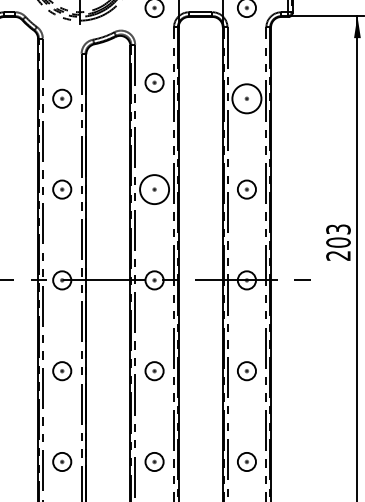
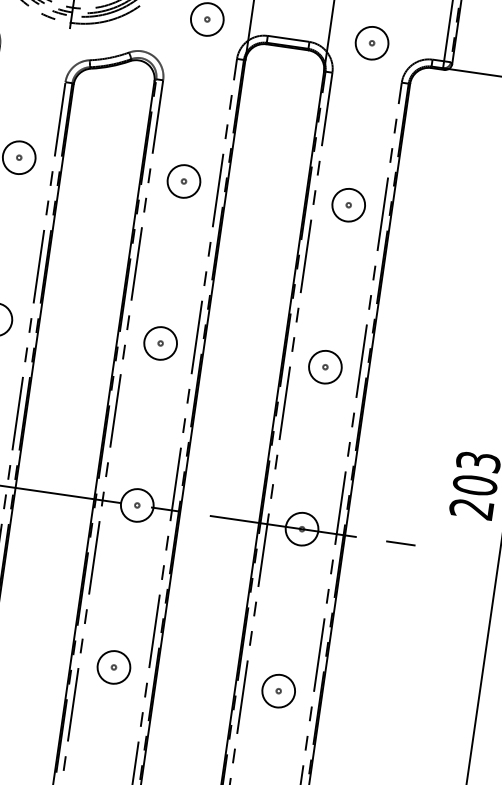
part: (154, 82) -> (183, 180), moved
circle: (246, 98) -> (348, 204), size x0.62
circle: (154, 189) -> (160, 343), size x0.62

